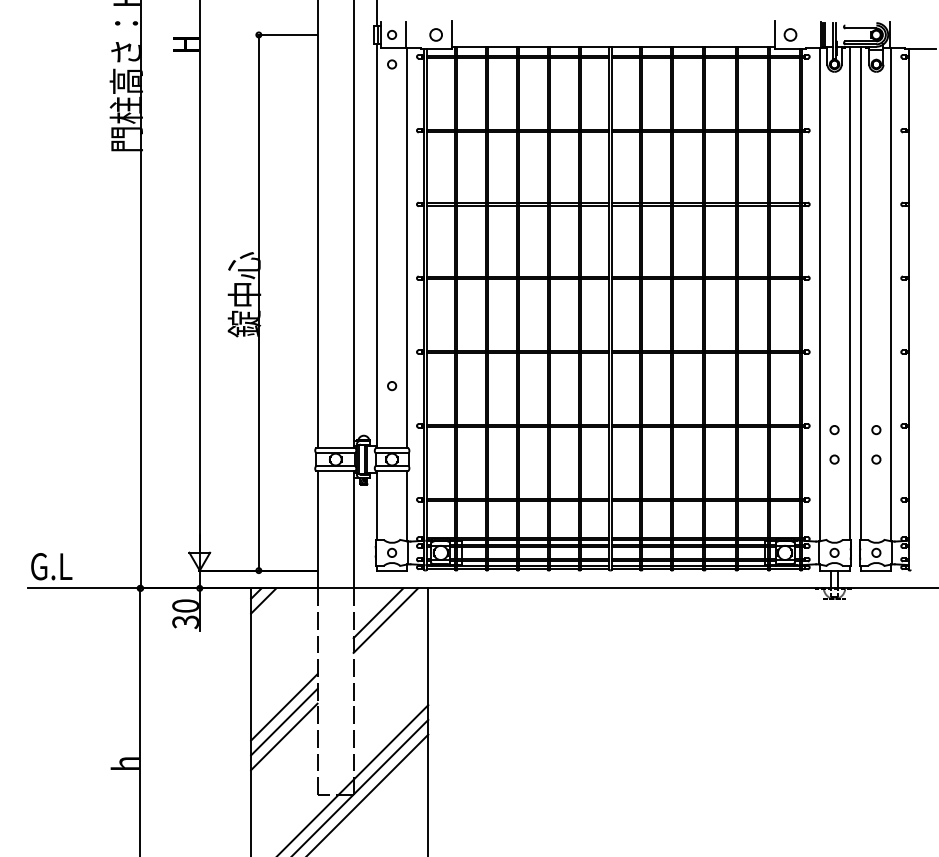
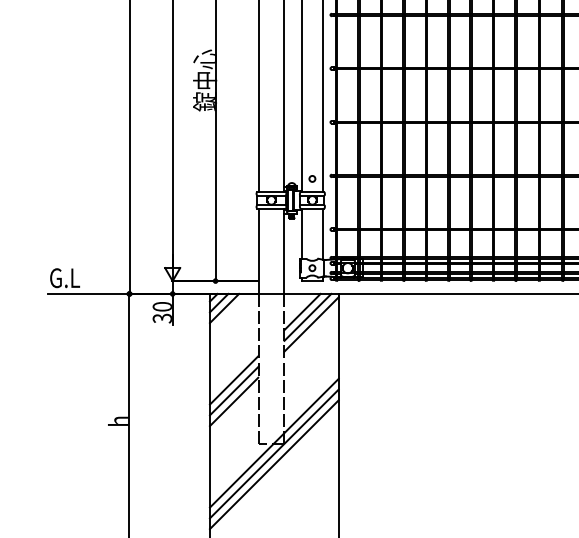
circle: (392, 386) -> (312, 179), moved
line: (271, 608) -> (224, 308), added
line: (390, 629) -> (311, 323), added

